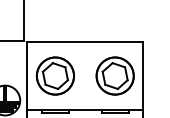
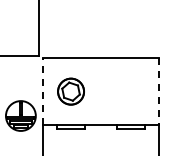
line: (27, 76) -> (43, 91), solid -> dashed
part: (54, 76) -> (70, 91), size x0.7
part: (114, 76) -> (130, 91), removed
line: (142, 76) -> (158, 91), solid -> dashed

